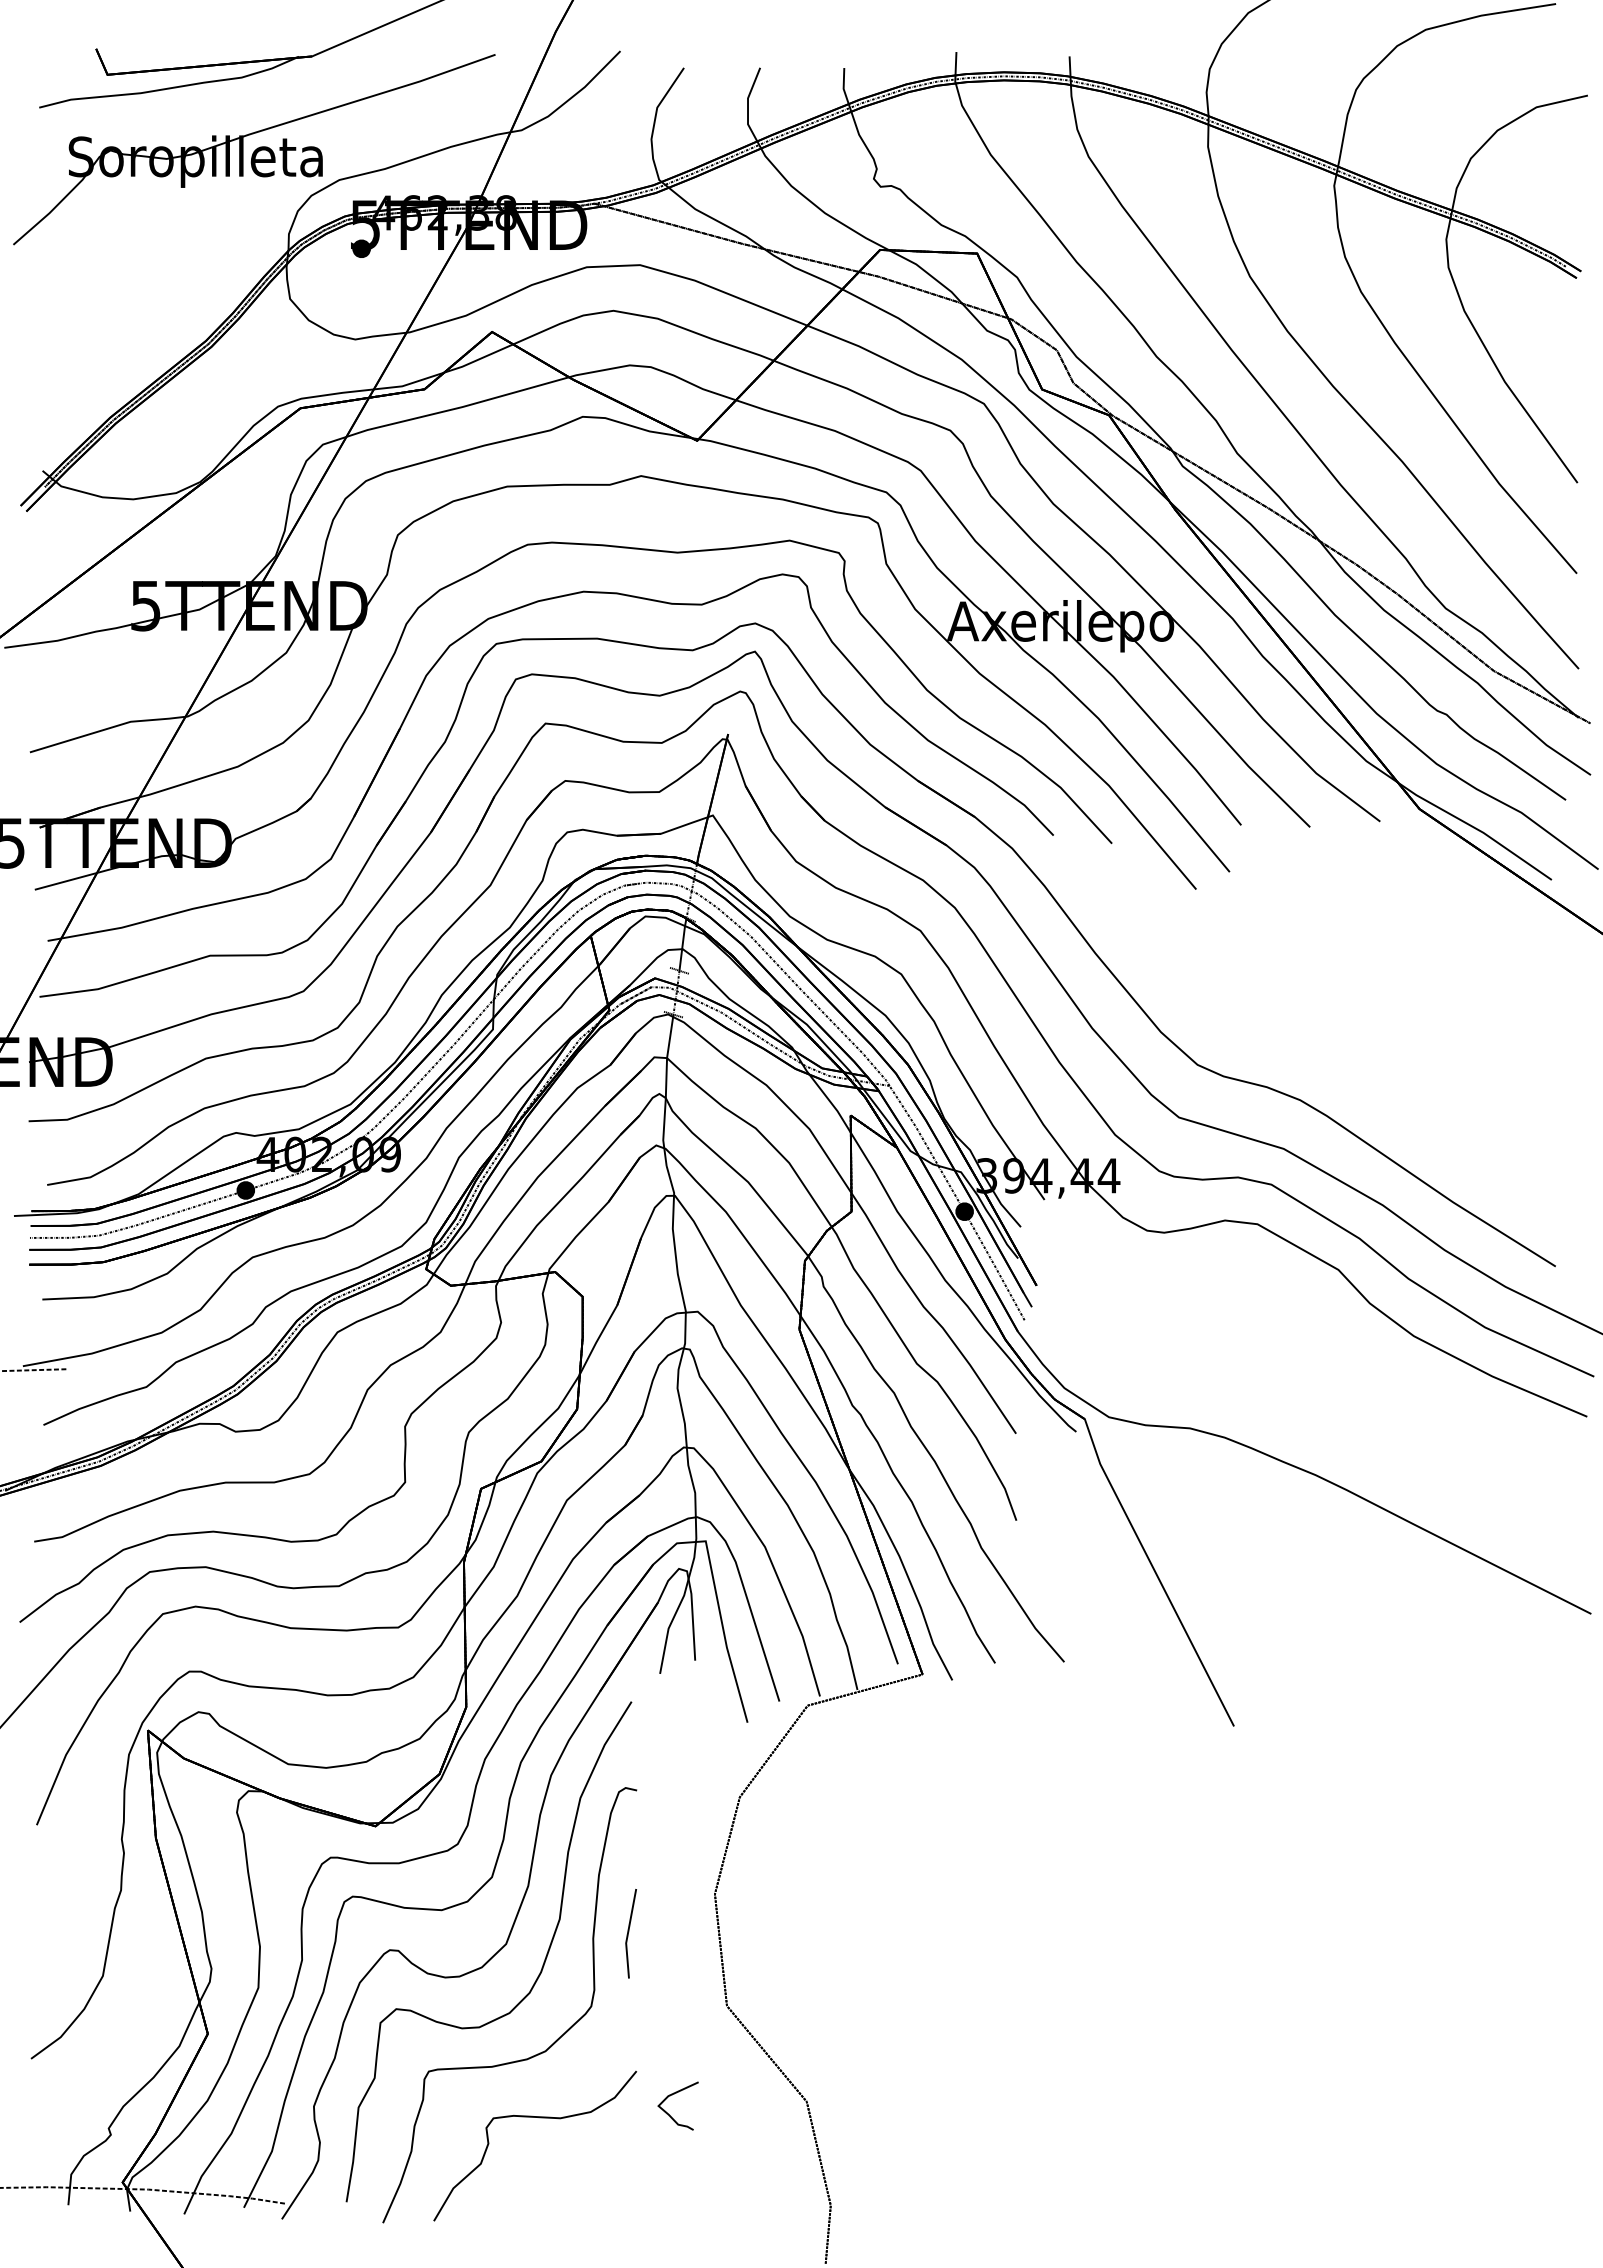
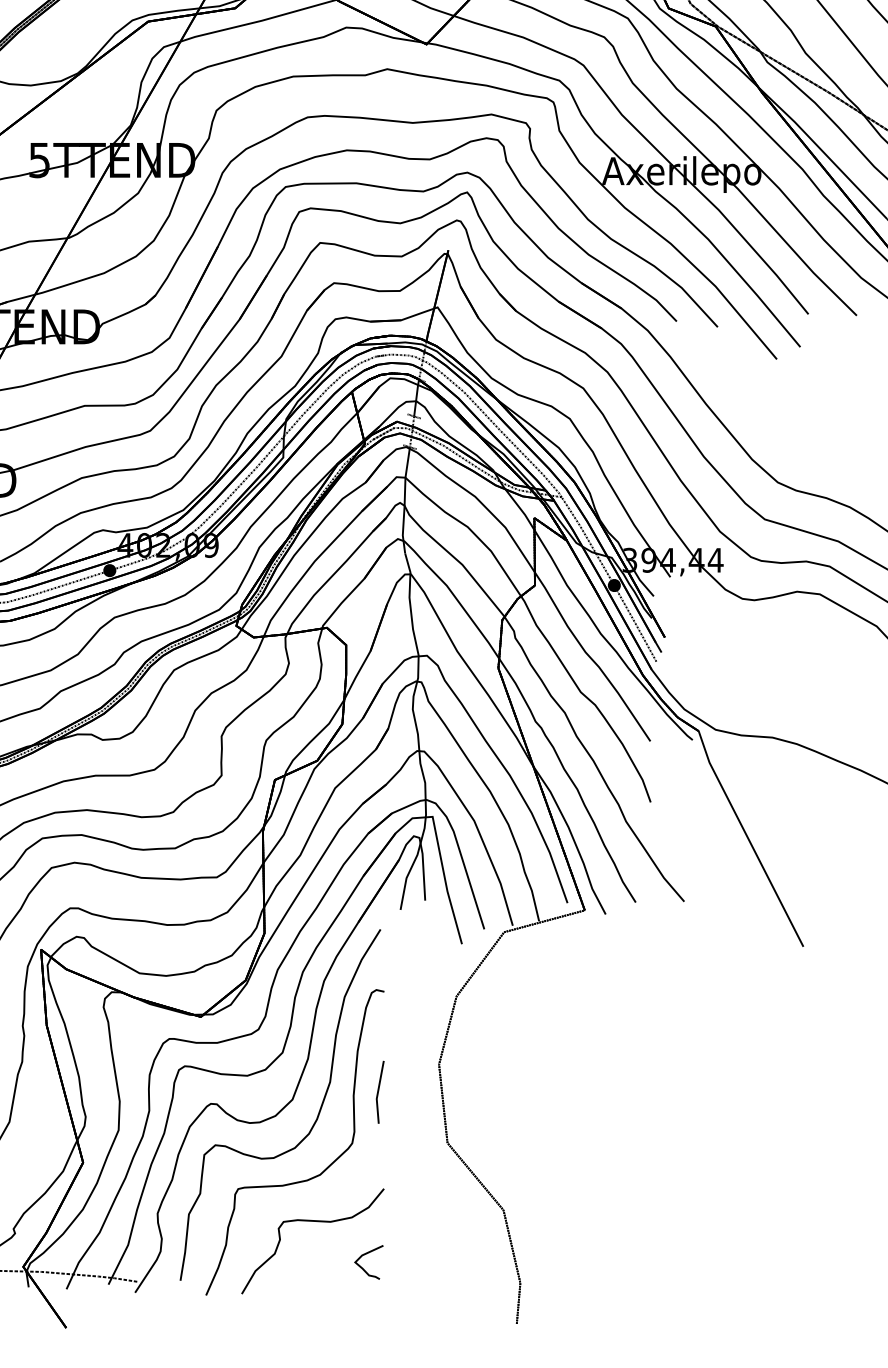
part: (672, 2095) -> (365, 1254), moved

